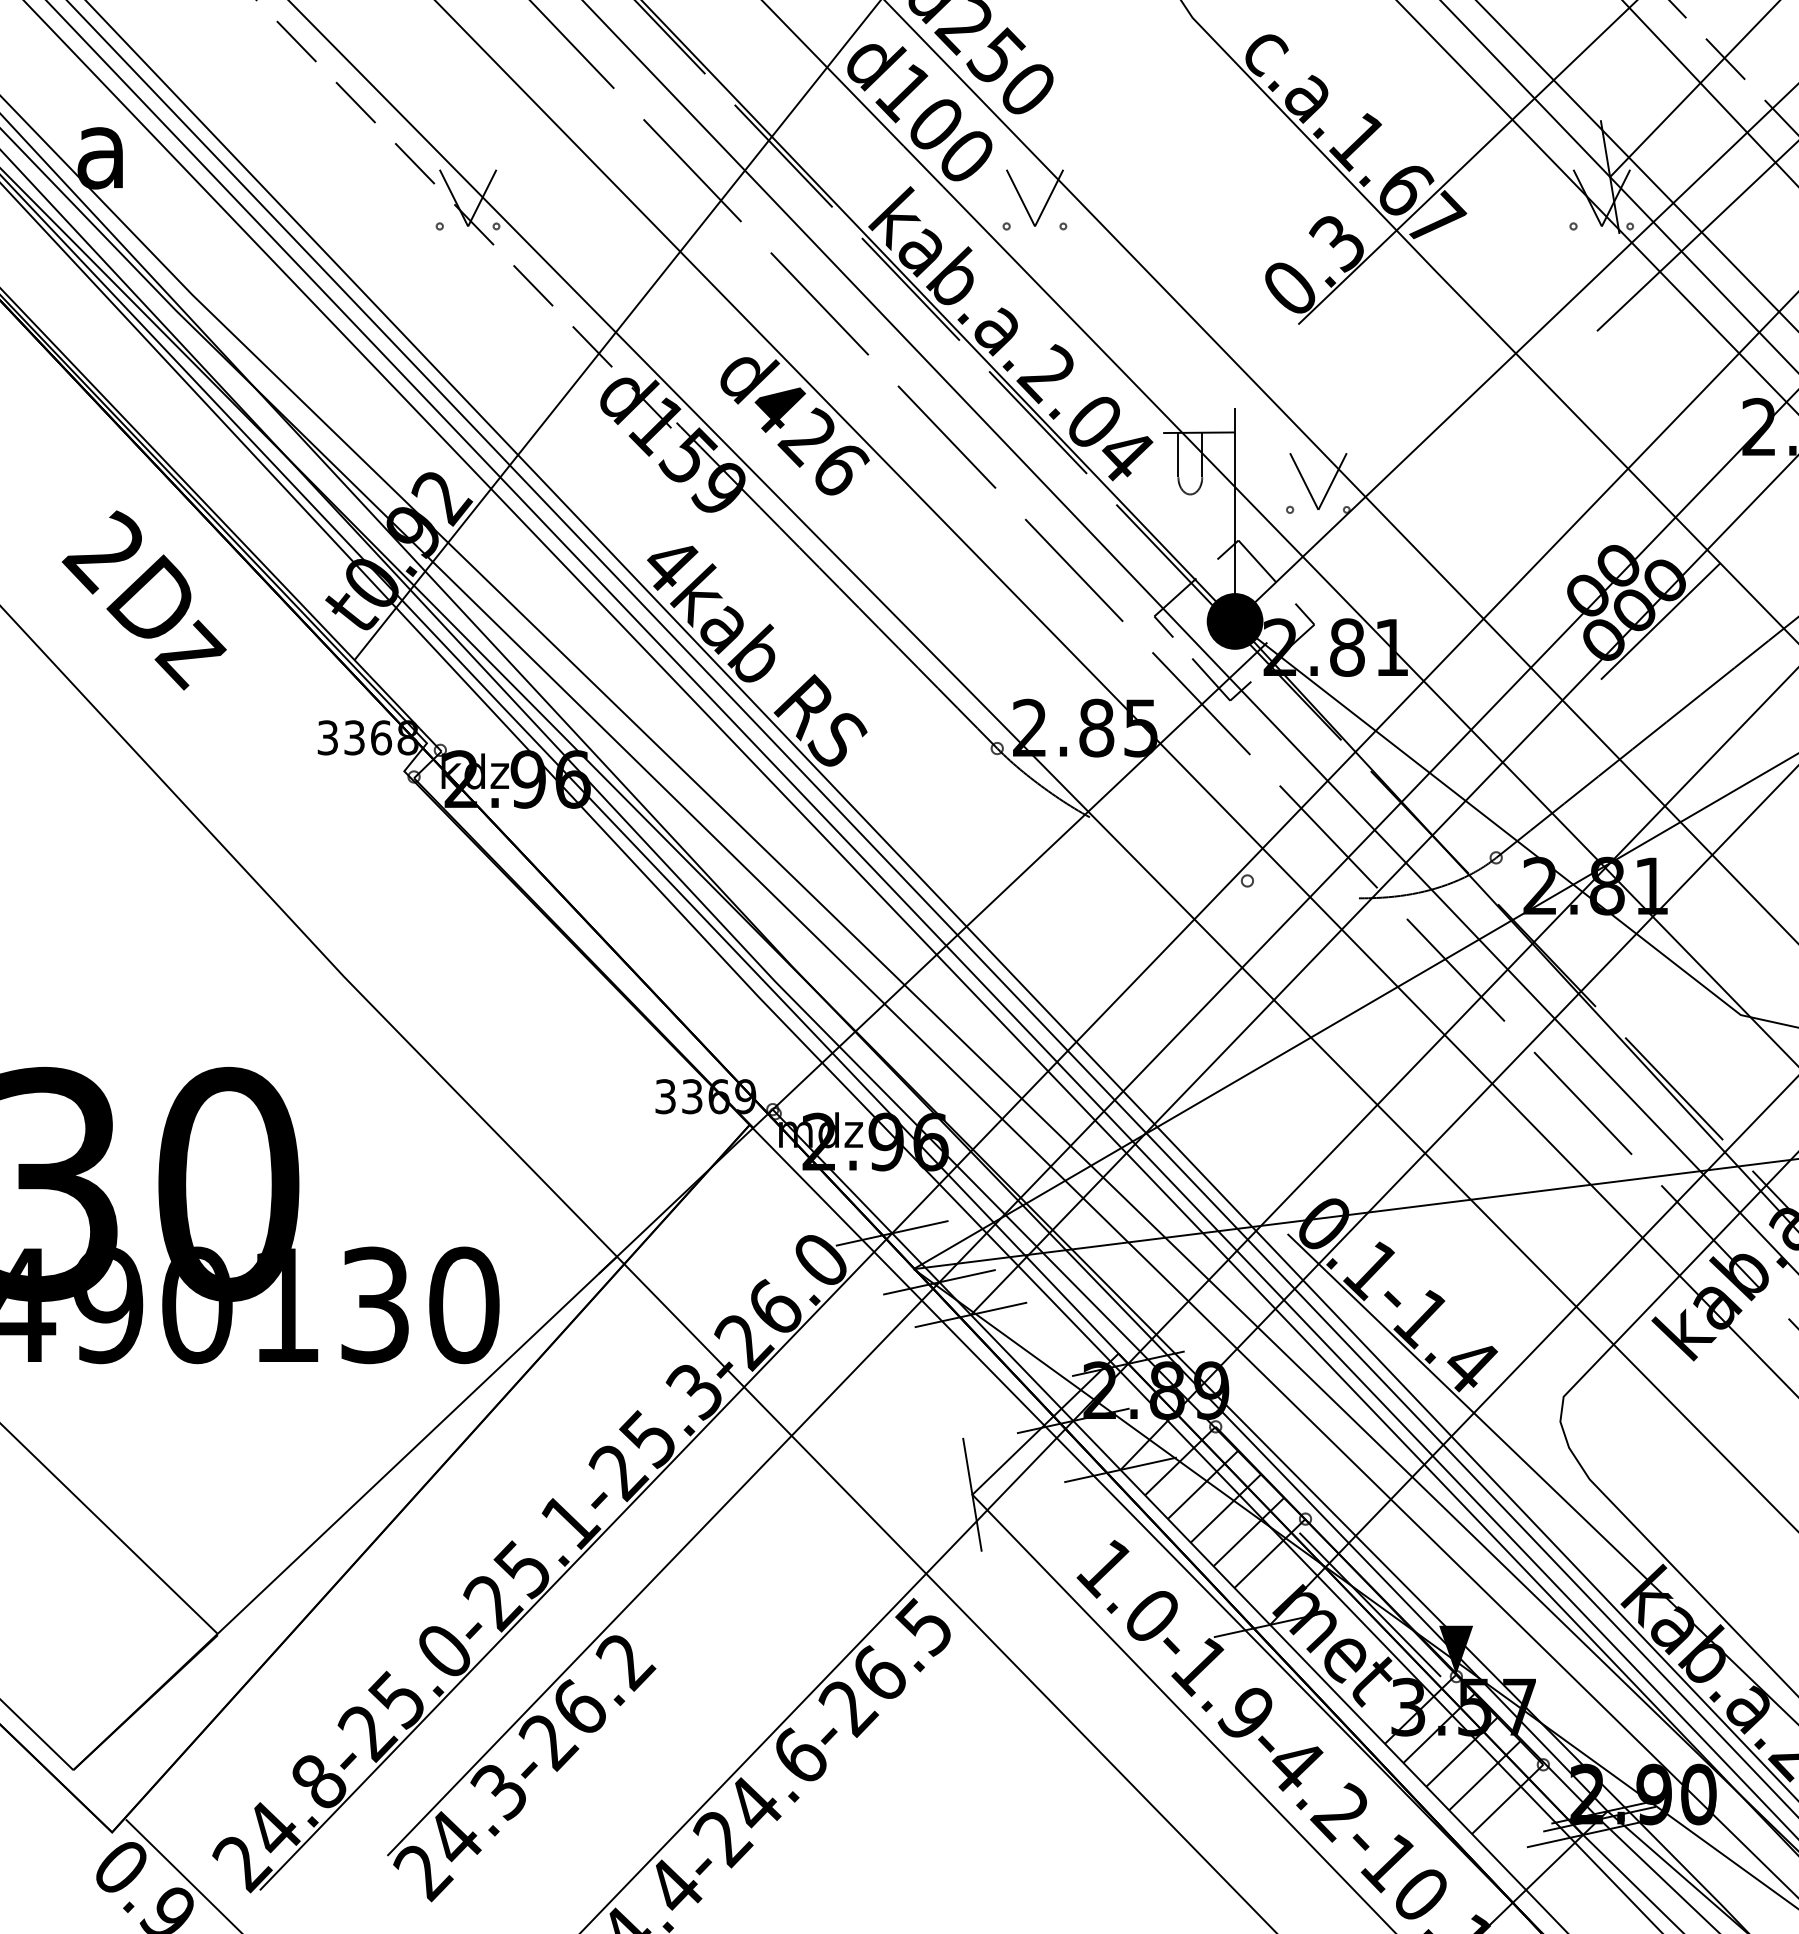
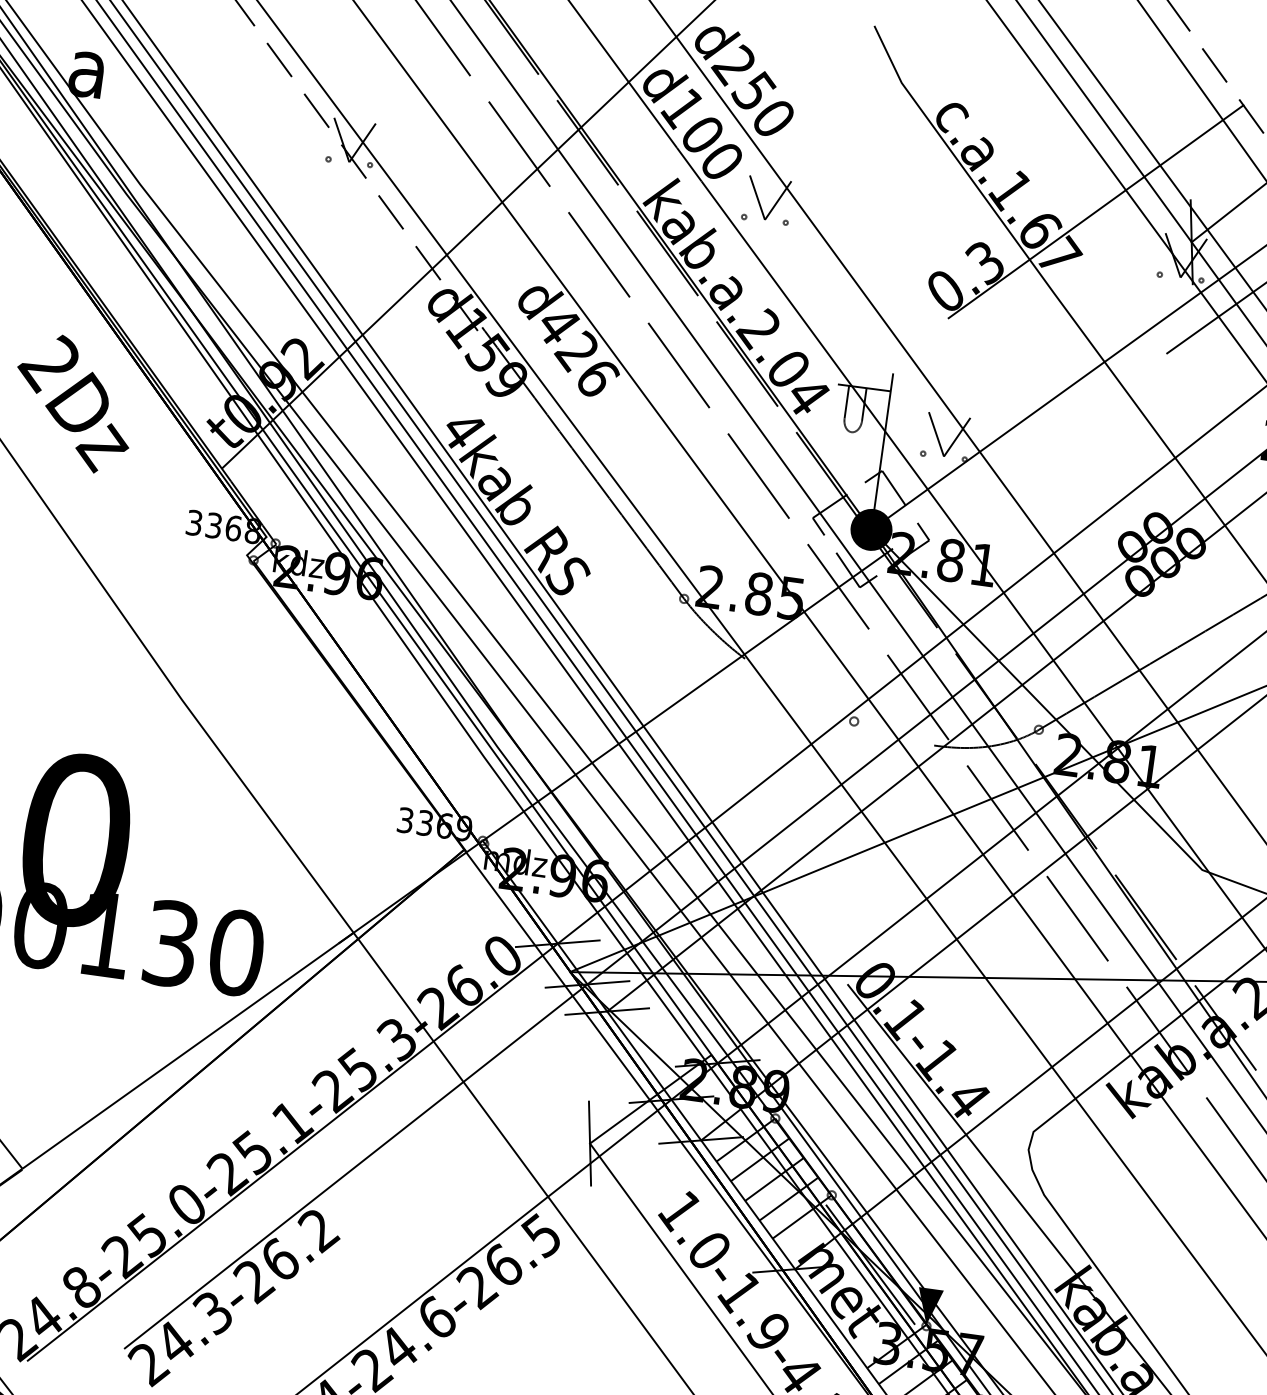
line: (1660, 621) -> (1183, 573), removed

